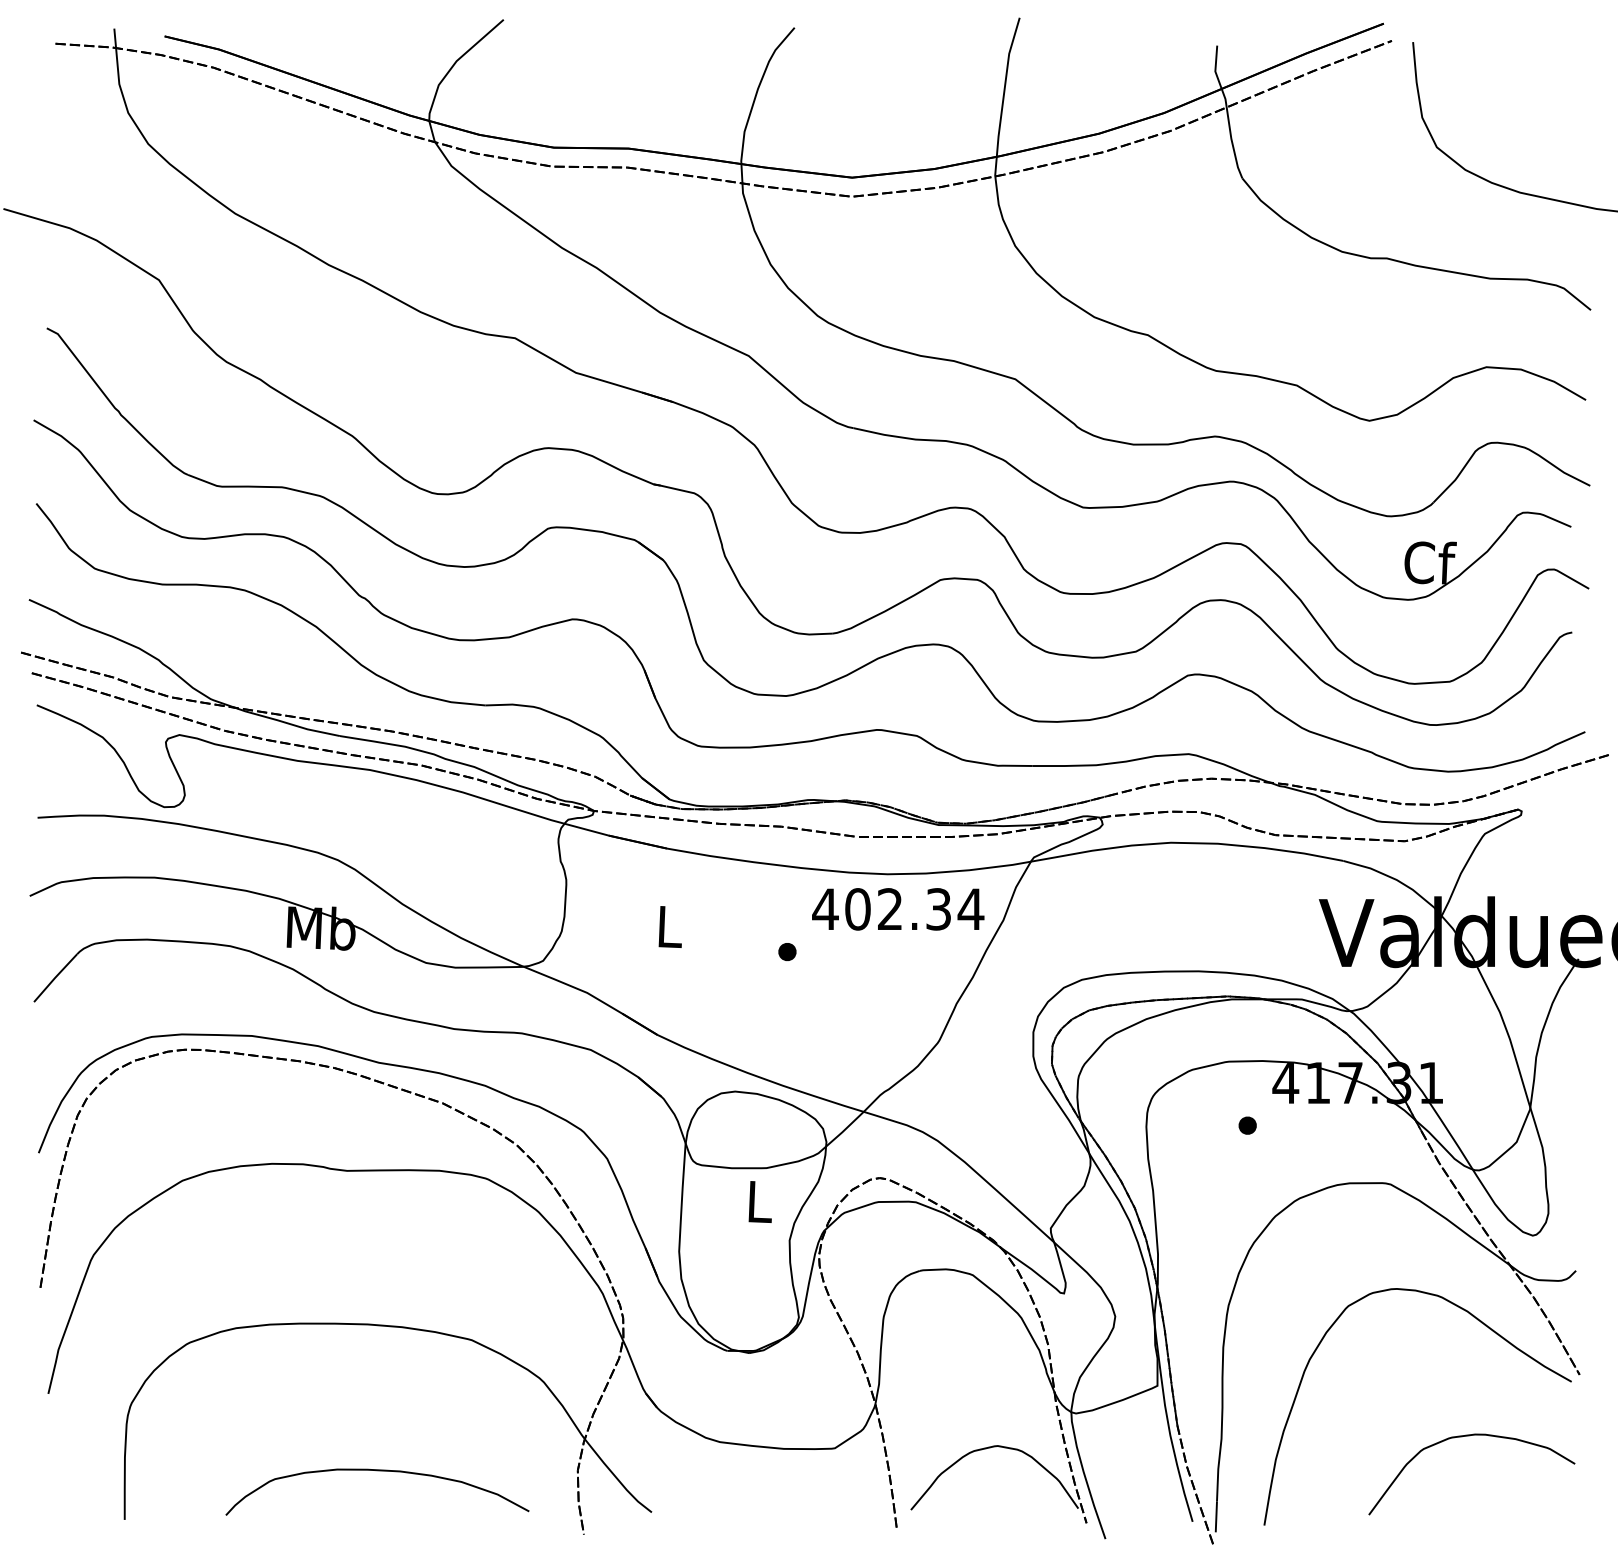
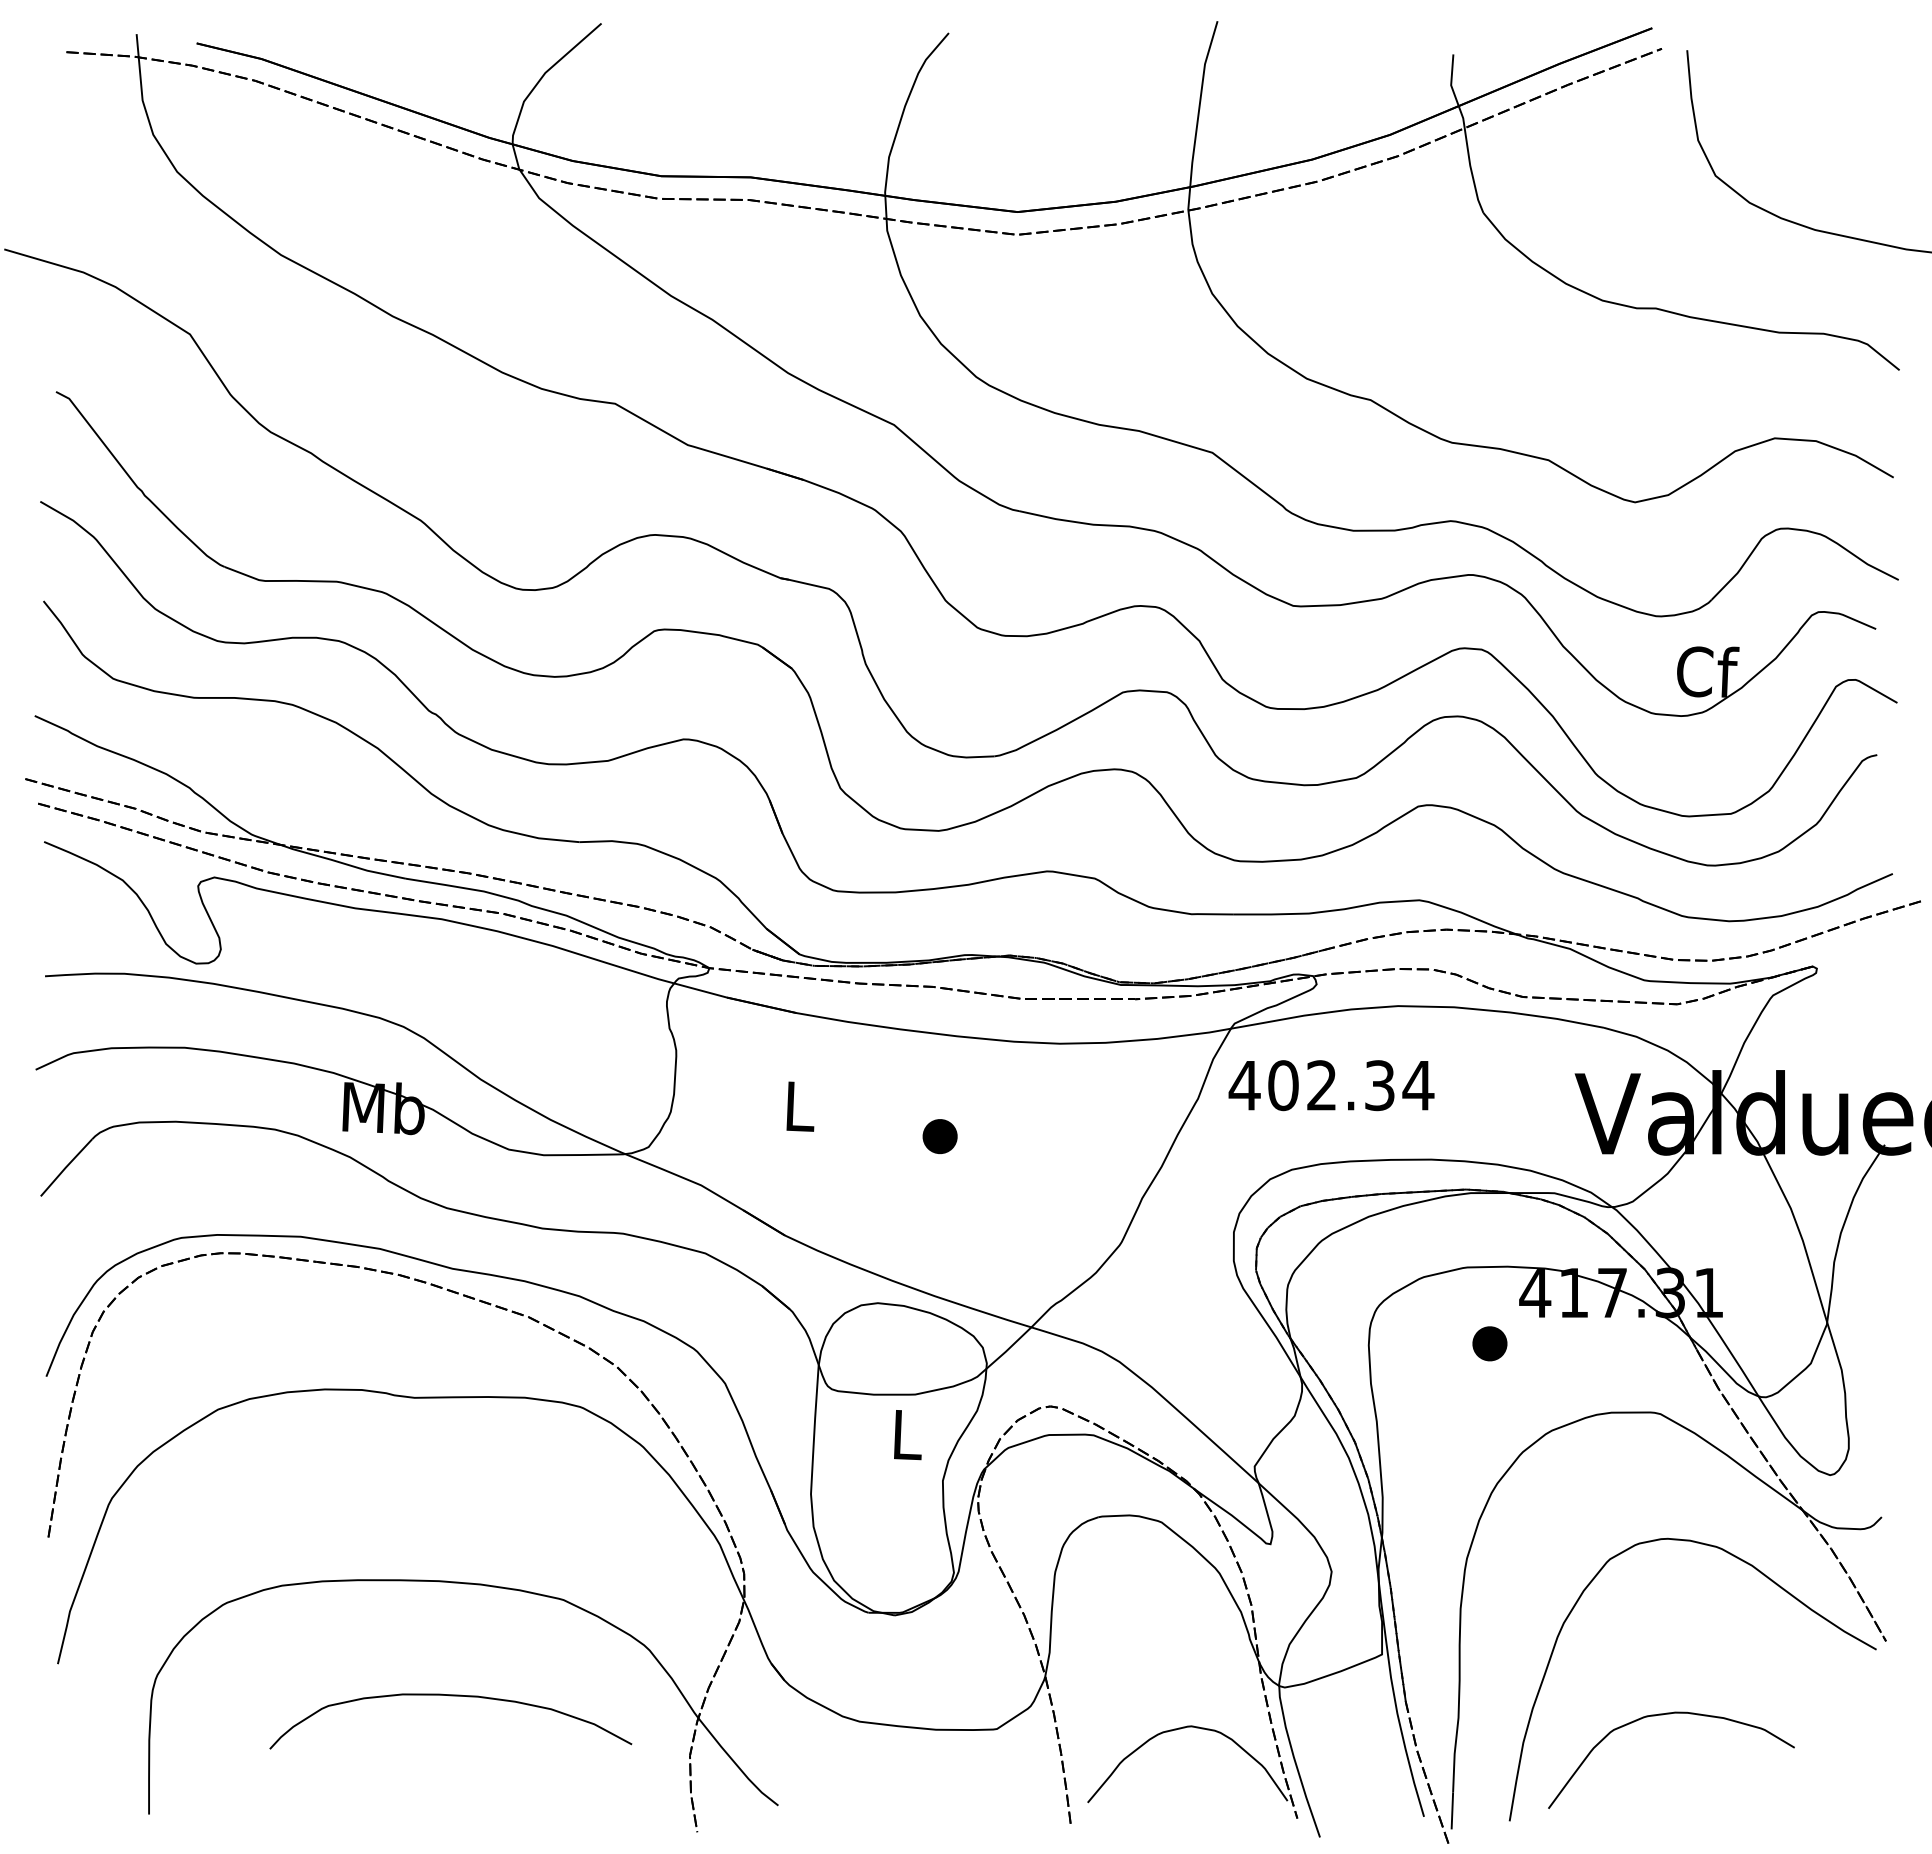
text: (898, 909) -> (1331, 1085), moved
part: (787, 951) -> (940, 1136), size x1.6
part: (1247, 1125) -> (1489, 1343), size x1.6
curve: (1465, 1436) -> (1663, 1715), moved
curve: (377, 1471) -> (450, 1696), moved

